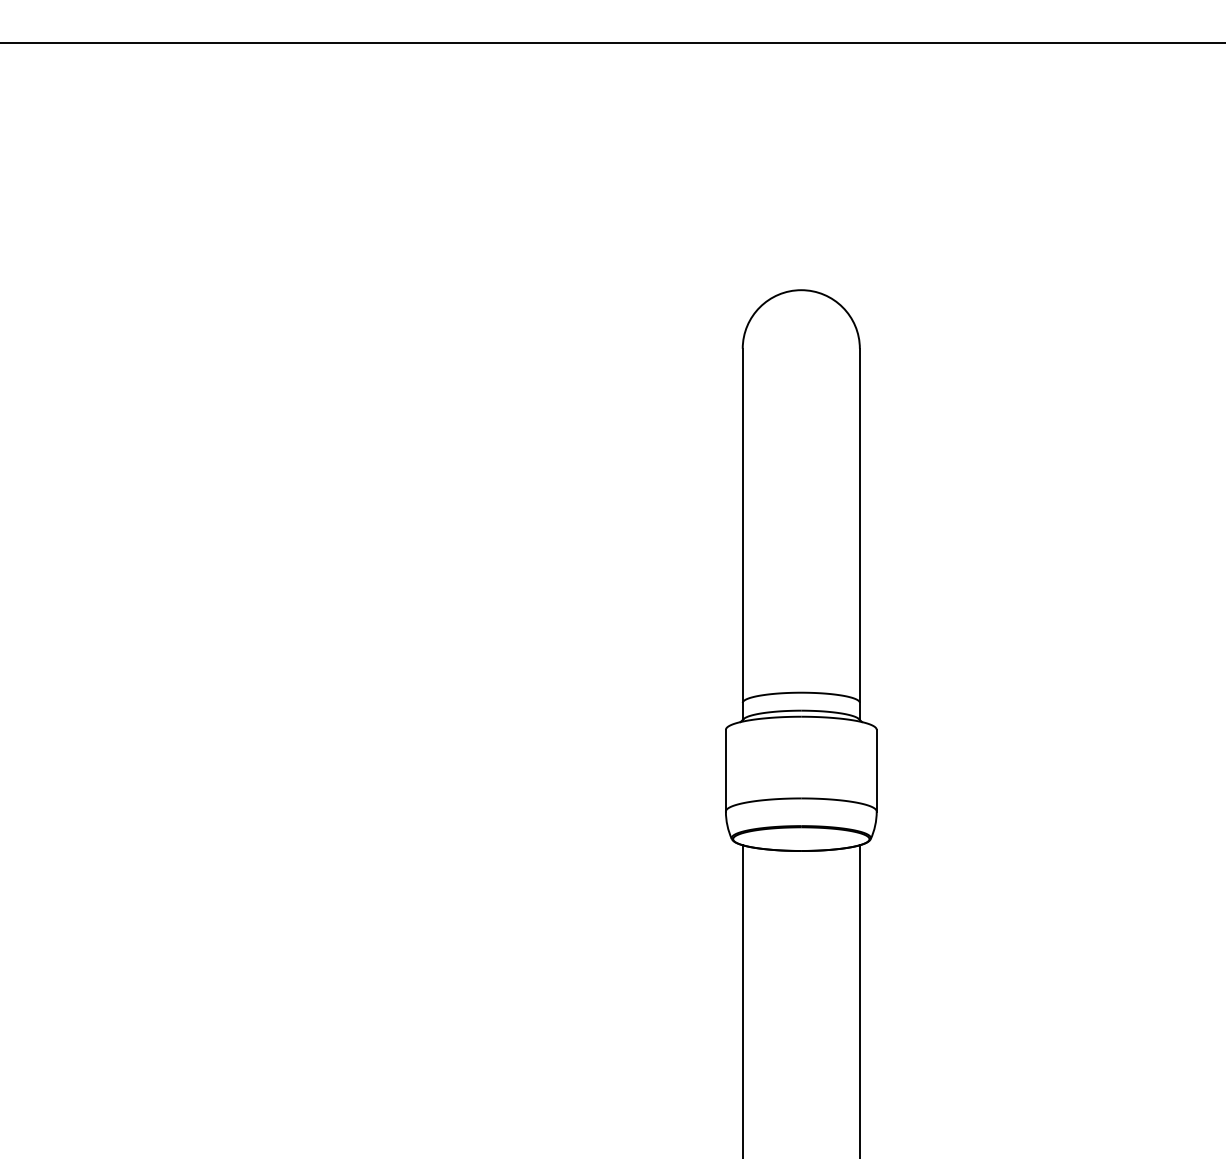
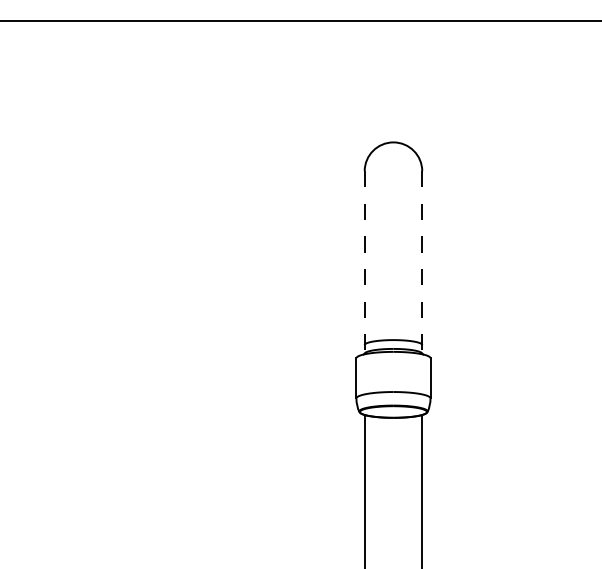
line: (742, 534) -> (364, 262), solid -> dashed
line: (860, 534) -> (422, 262), solid -> dashed

